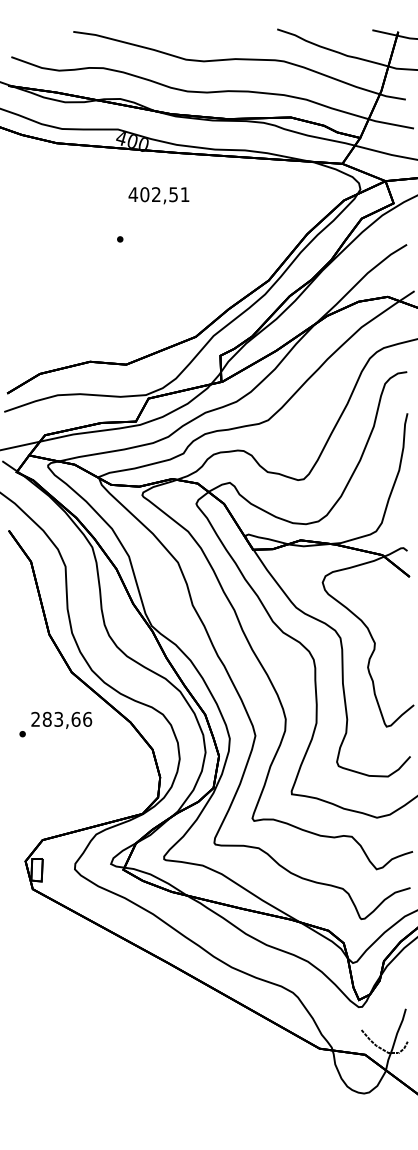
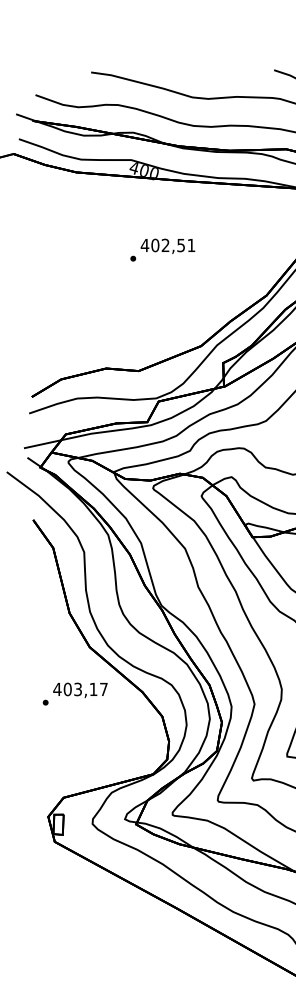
text: (158, 195) -> (167, 246), moved
text: (61, 718) -> (80, 688), 283,66 -> 403,17

